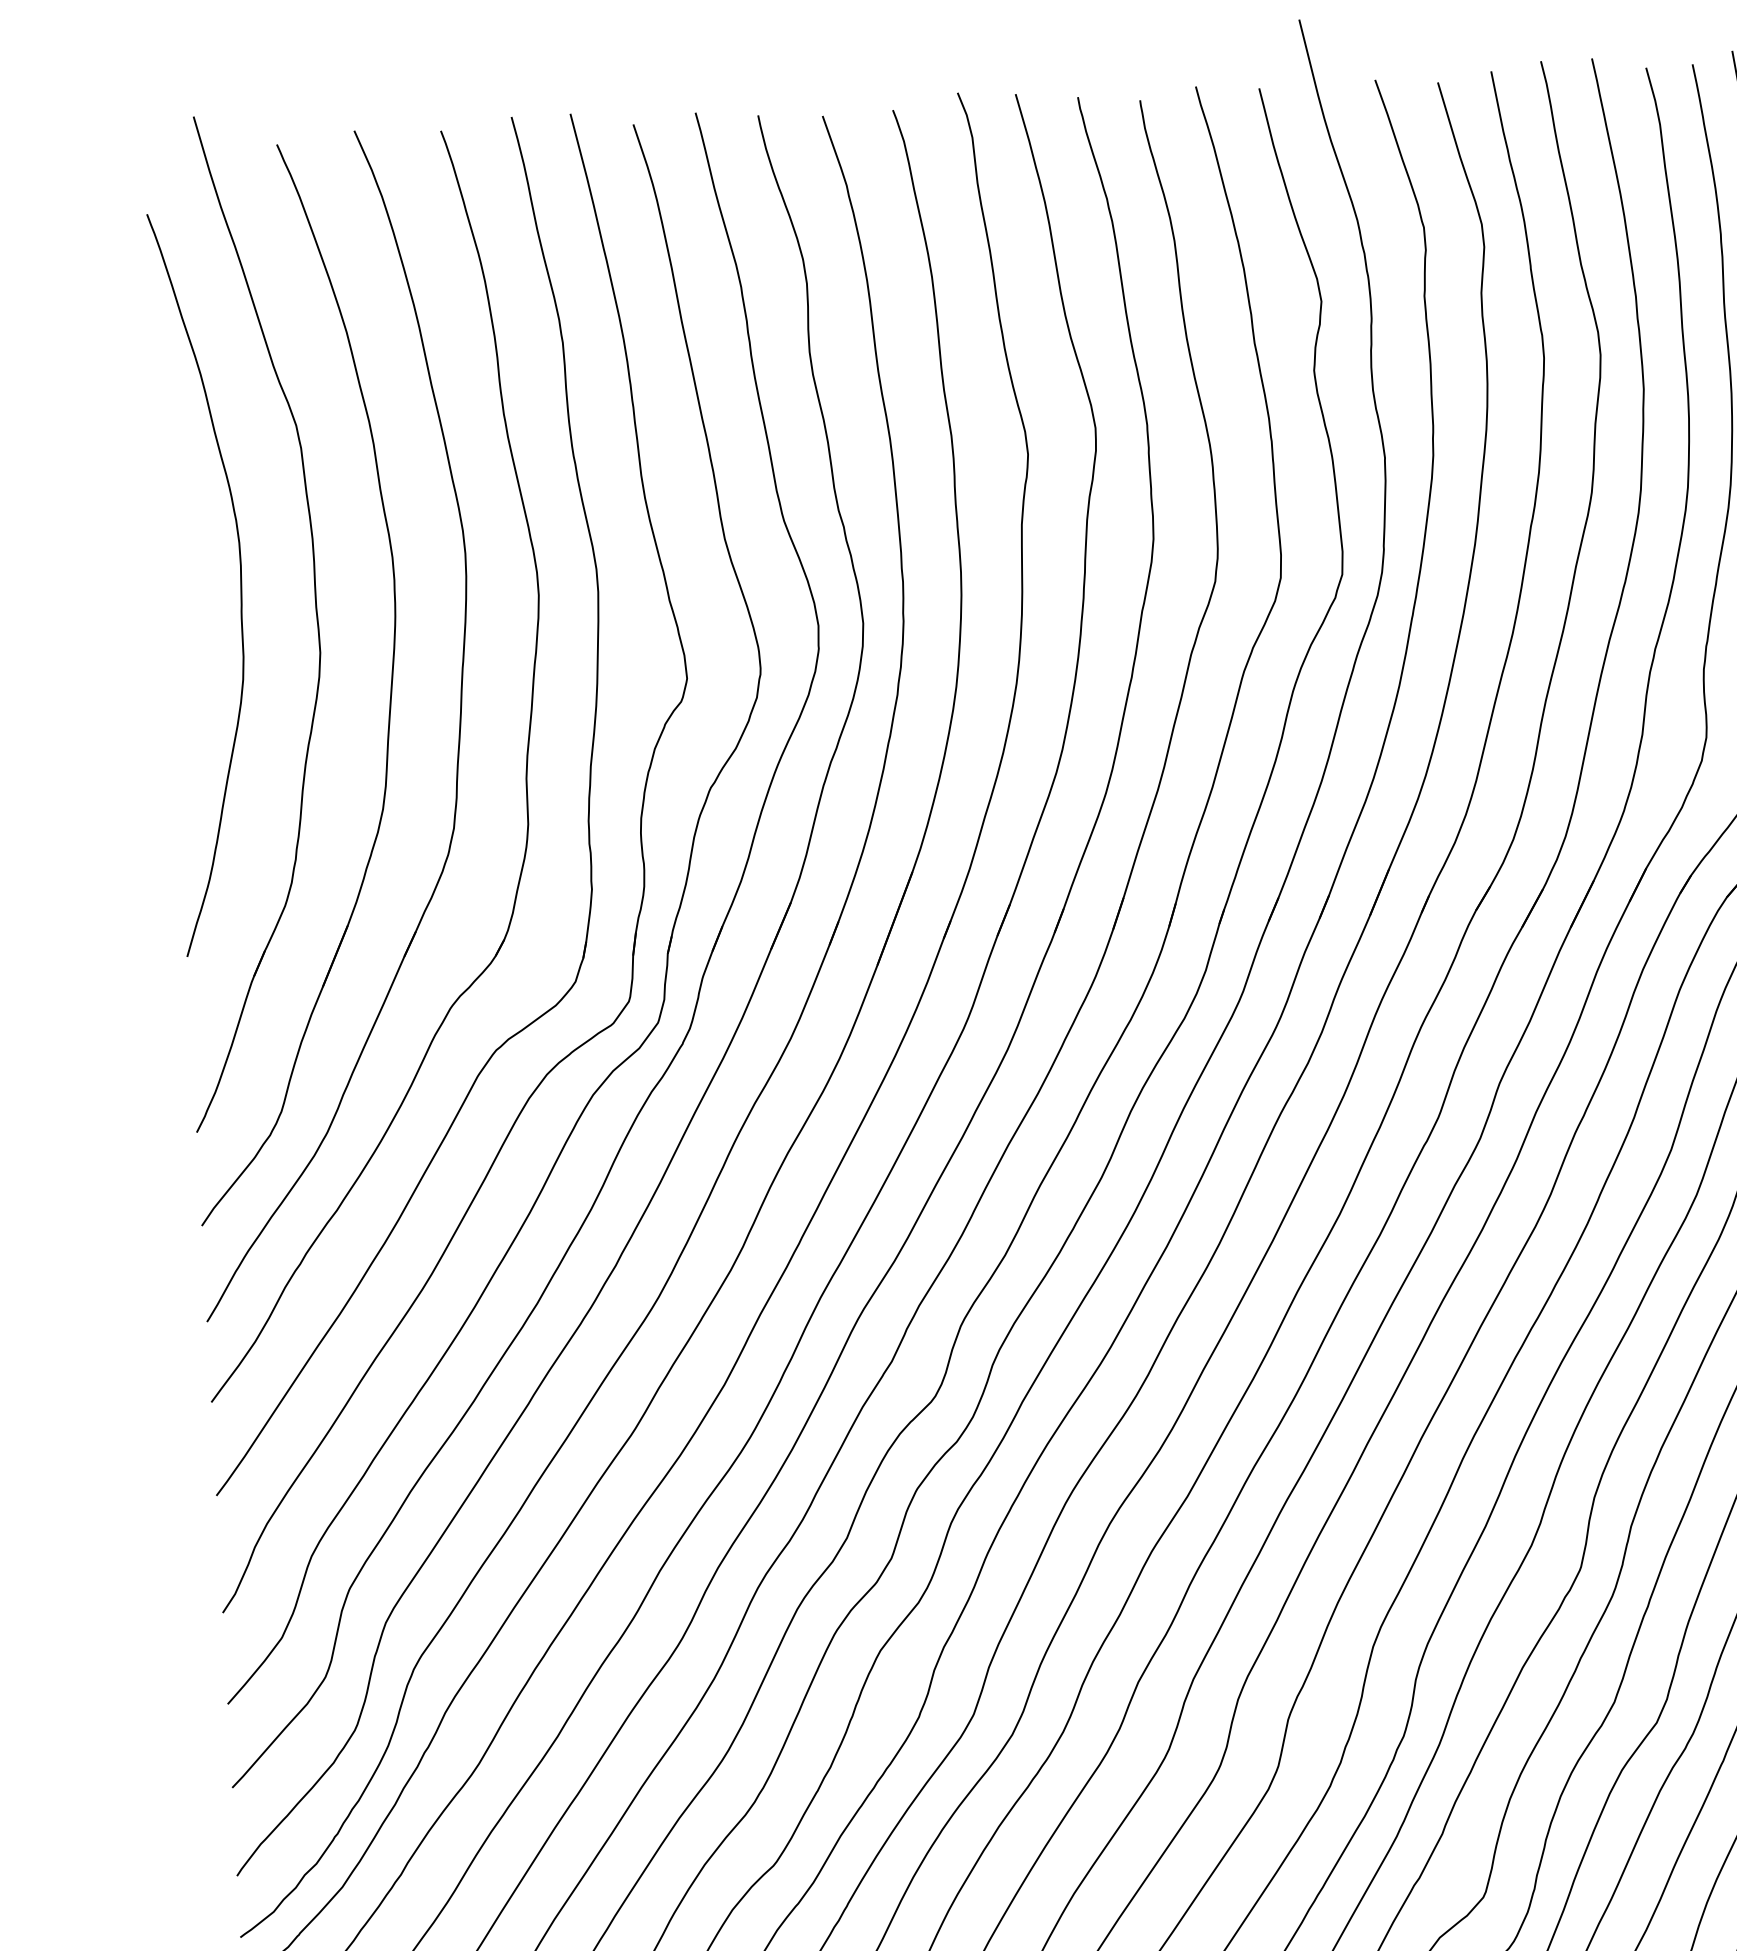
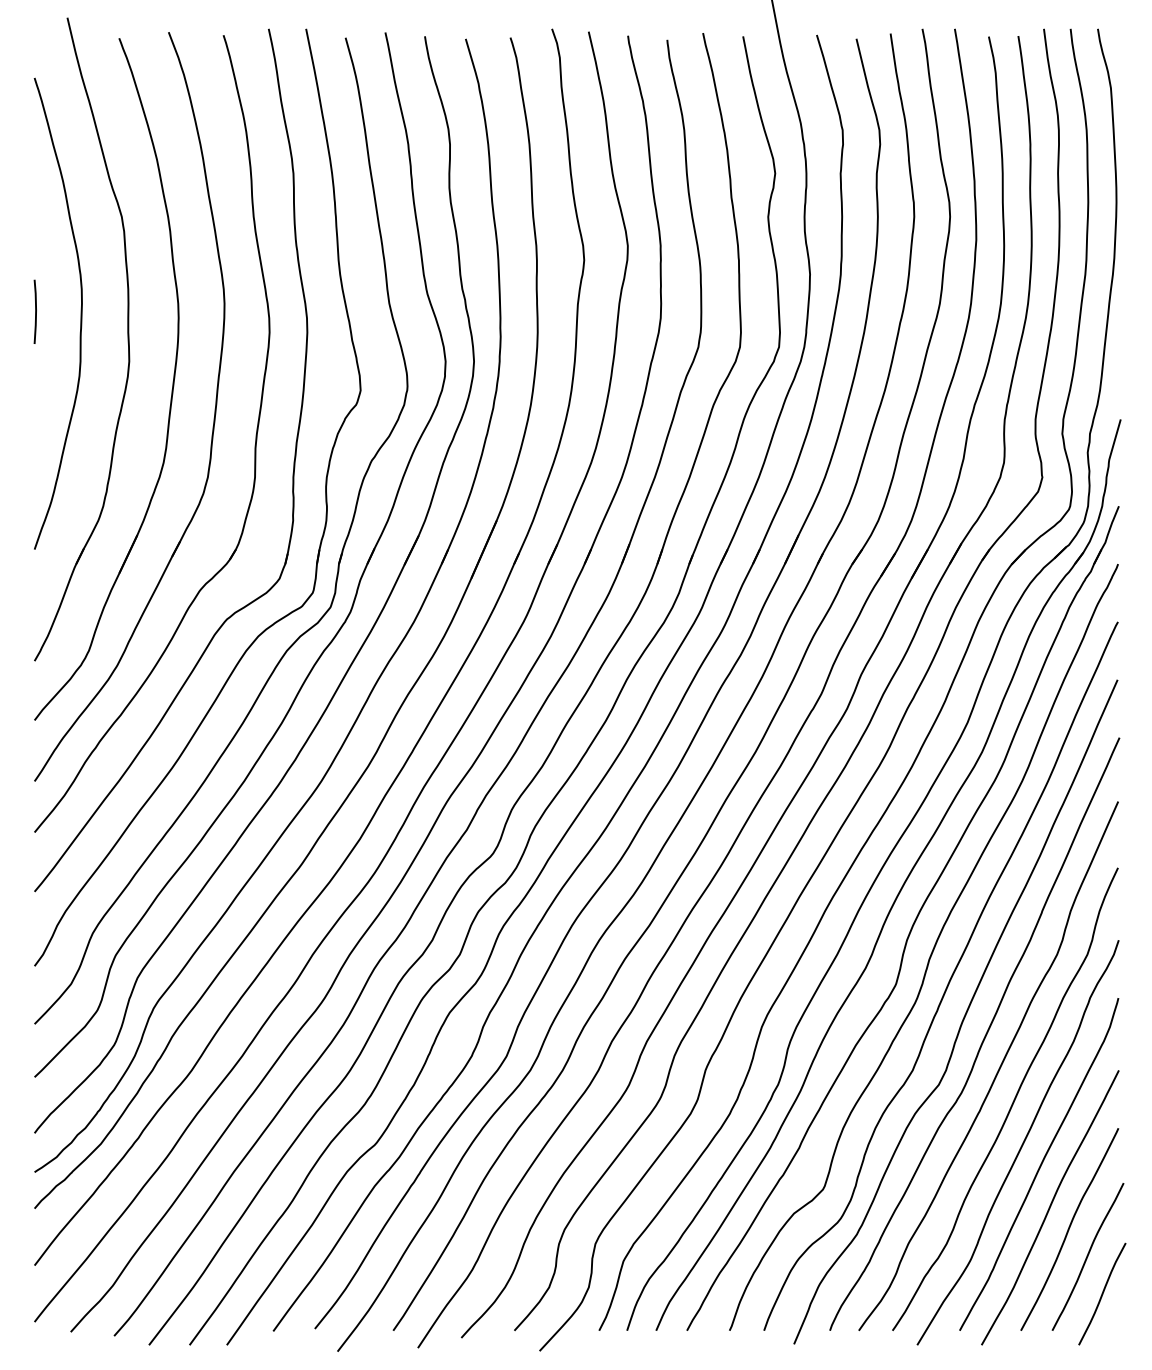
line: (168, 581) -> (35, 311), added

